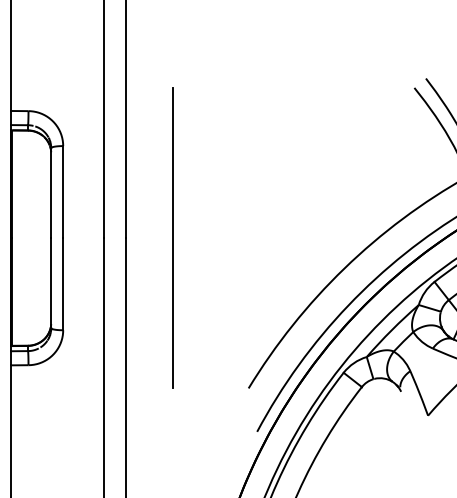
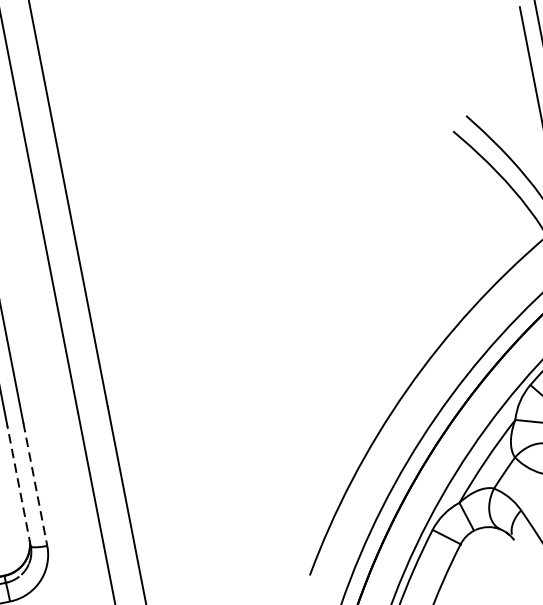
line: (172, 237) -> (169, 393), removed
line: (51, 282) -> (19, 485), solid -> dashed
line: (63, 284) -> (35, 484), solid -> dashed

